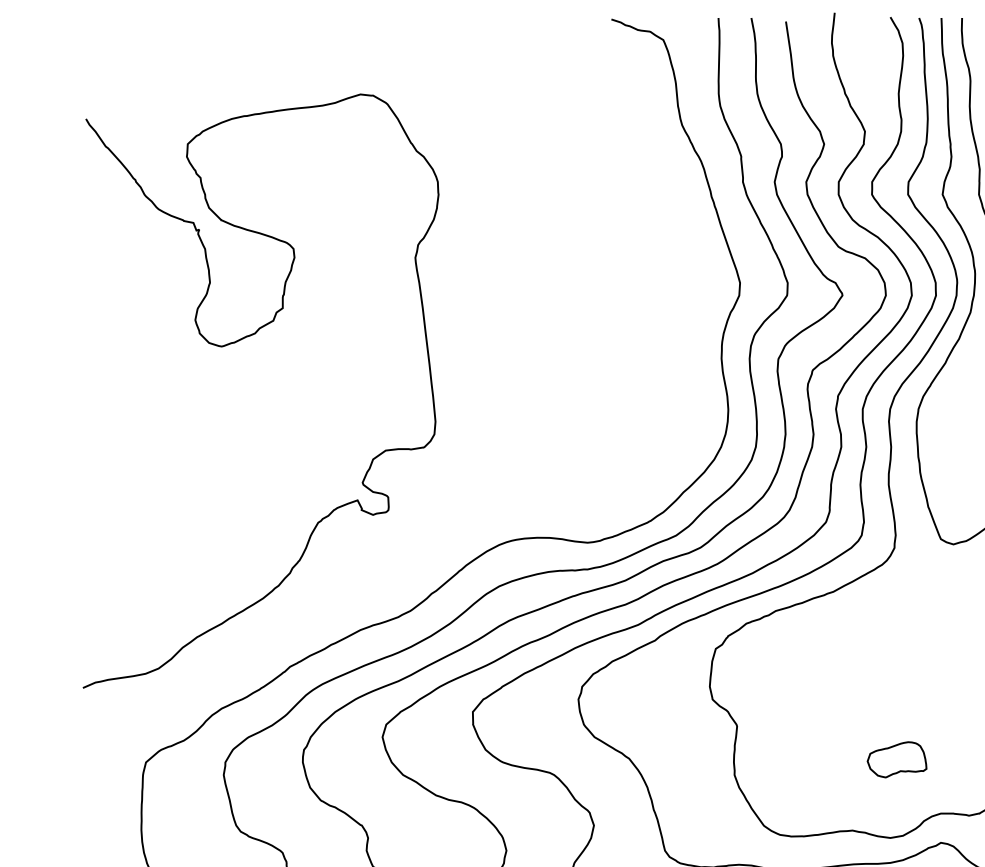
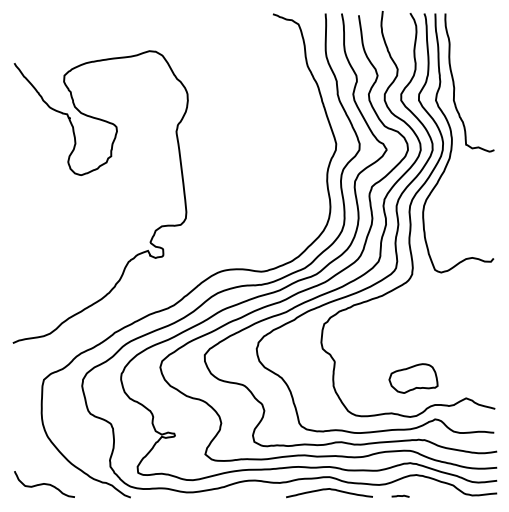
part: (897, 759) -> (413, 378), size x1.67

